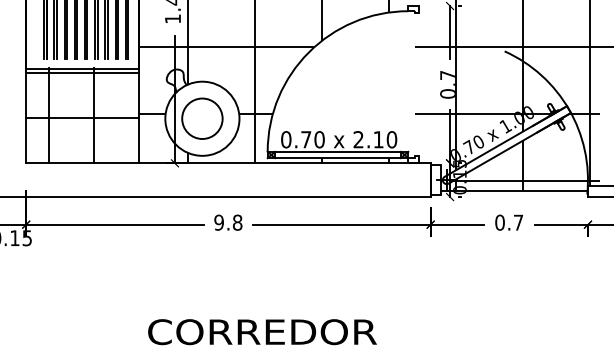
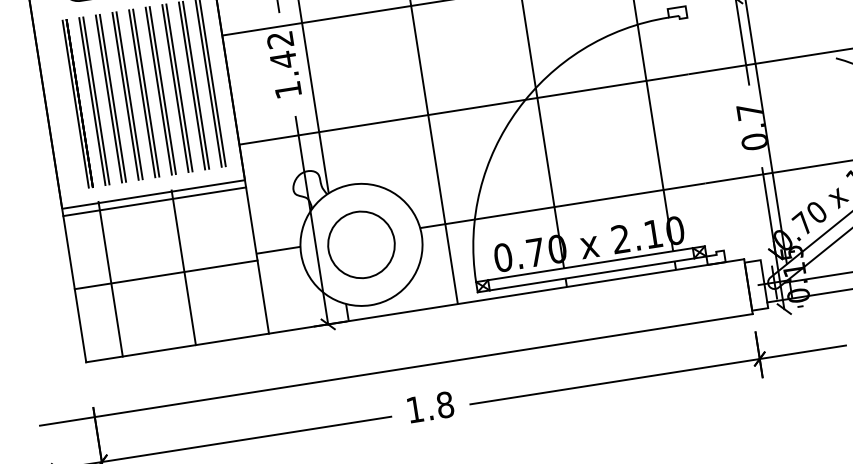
hatch: (343, 81) -> (581, 148), added
text: (218, 222) -> (414, 409), 9.8 -> 1.8

